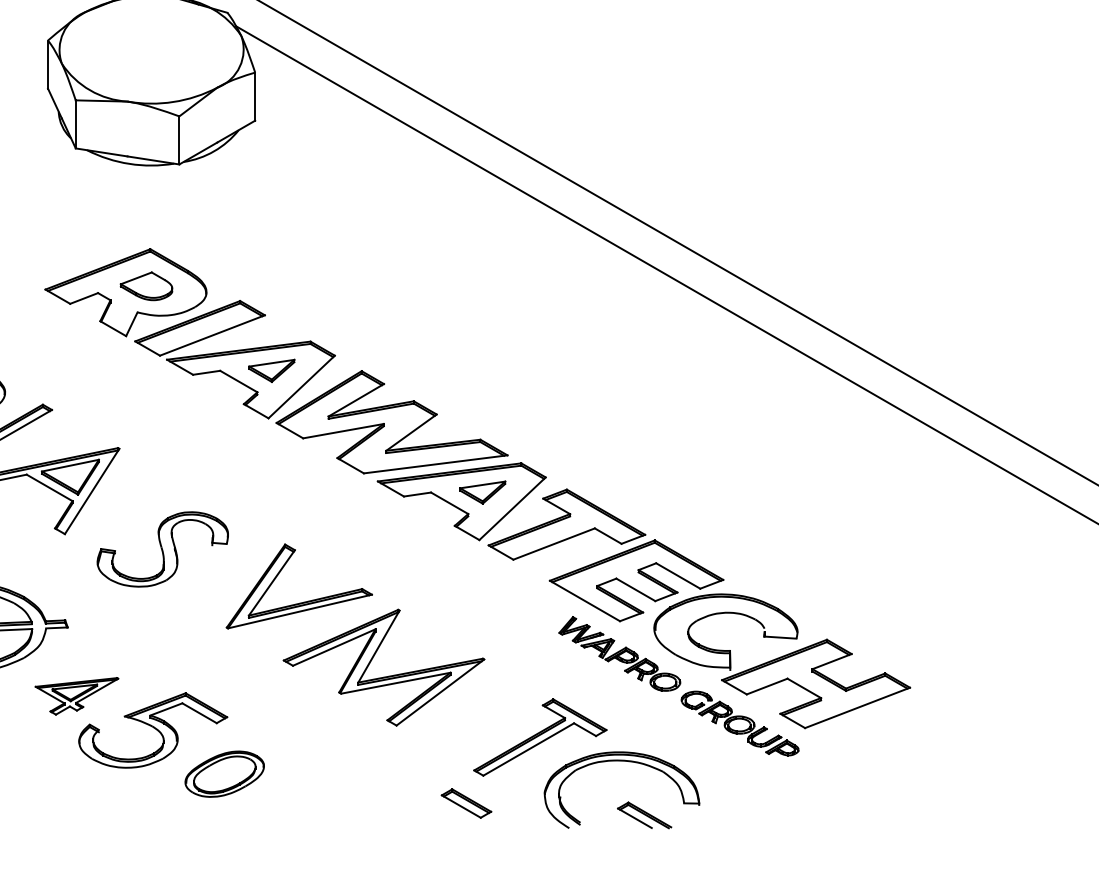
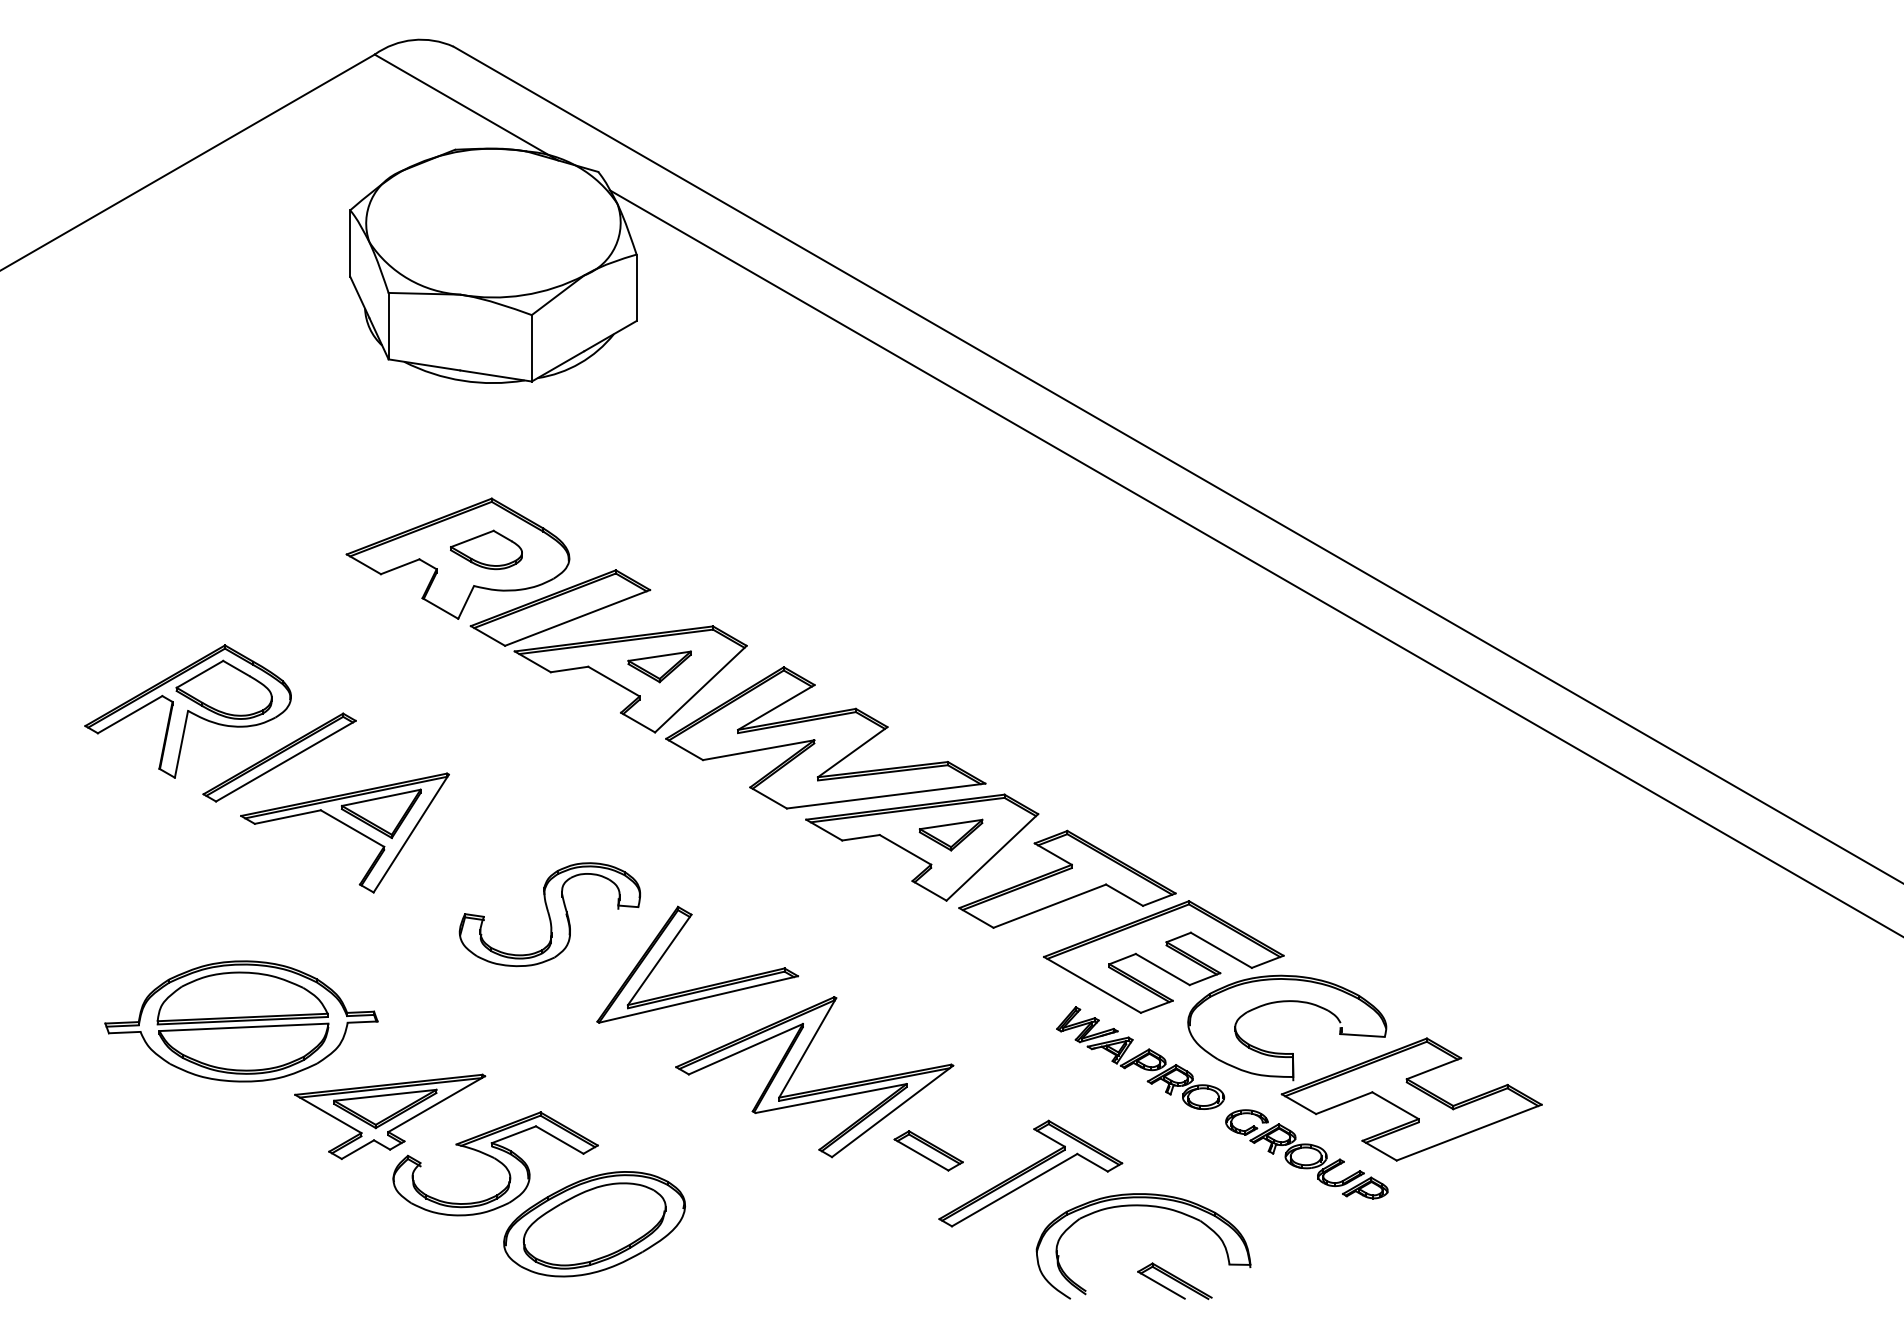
part: (162, 549) -> (549, 914), moved
part: (77, 696) -> (390, 1116), size x1.67
part: (224, 774) -> (594, 1224), size x1.67
part: (466, 803) -> (928, 1150), moved

